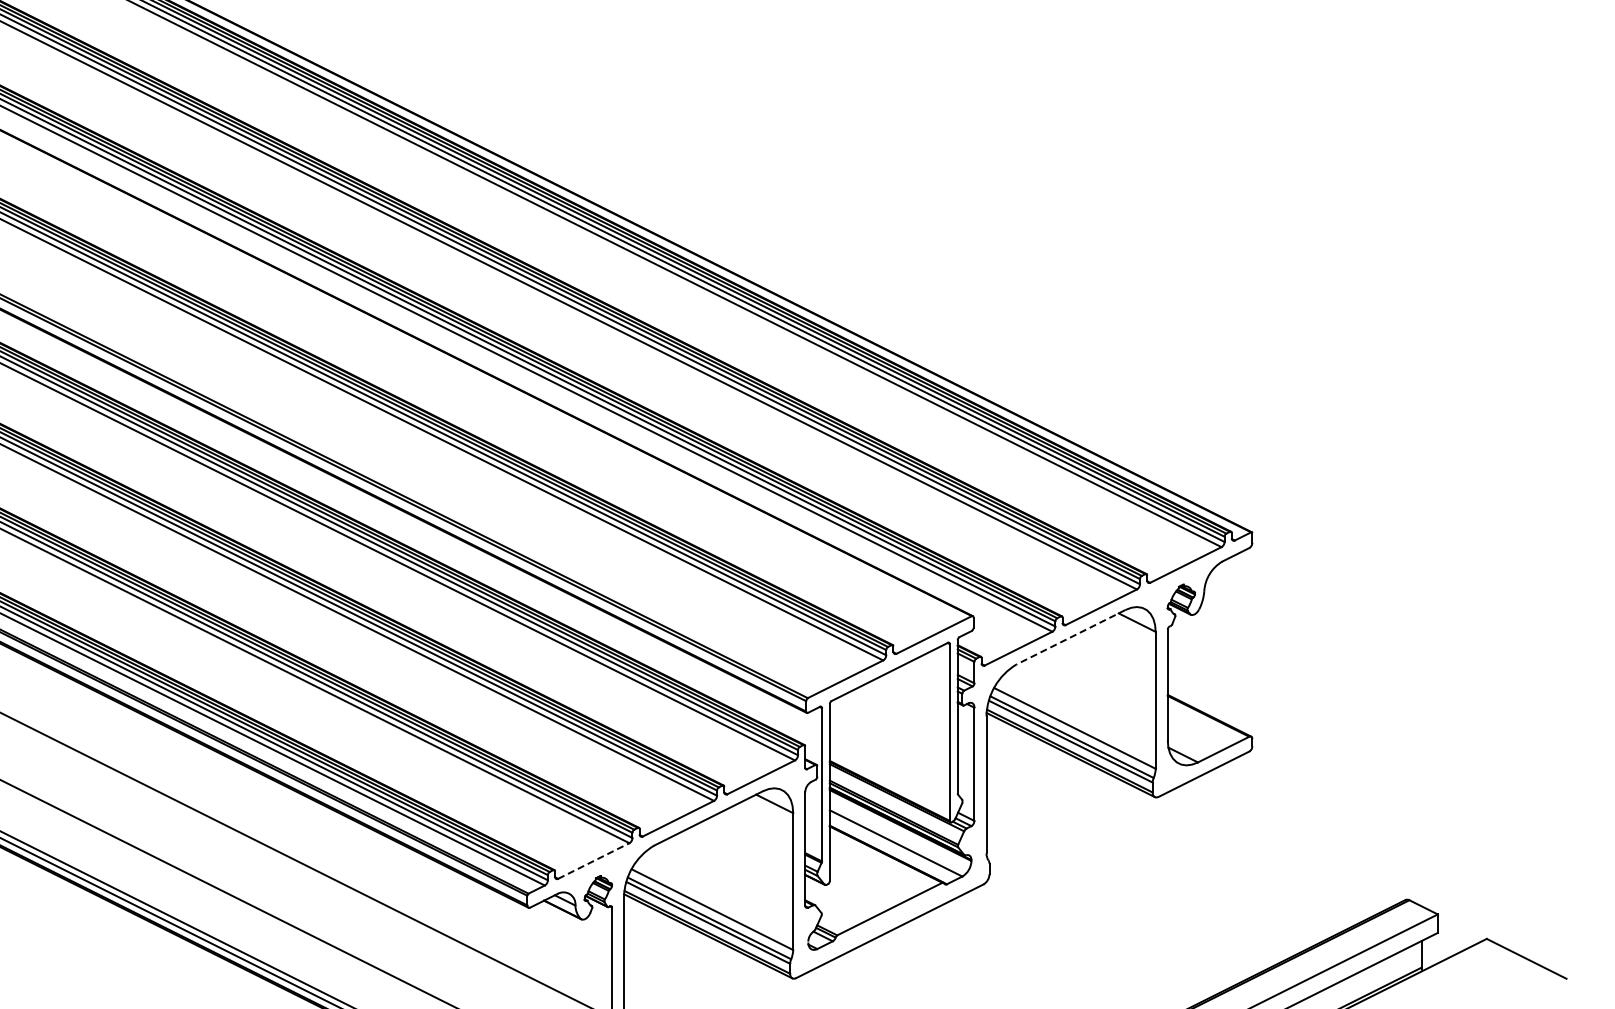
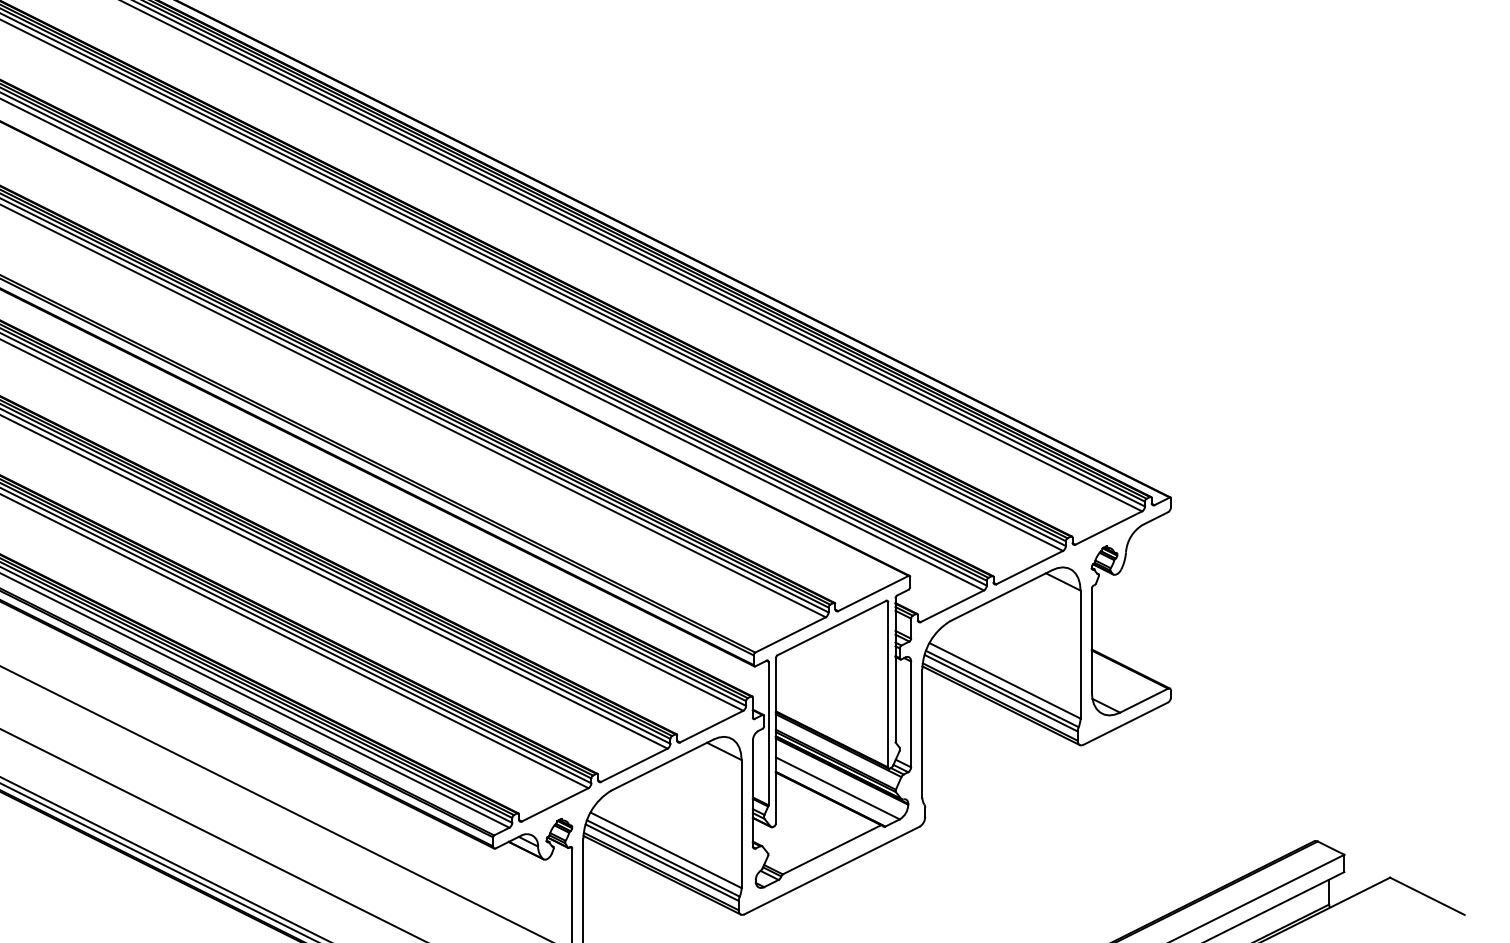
line: (1071, 637) -> (1001, 595), dashed -> solid
line: (593, 861) -> (554, 805), dashed -> solid

